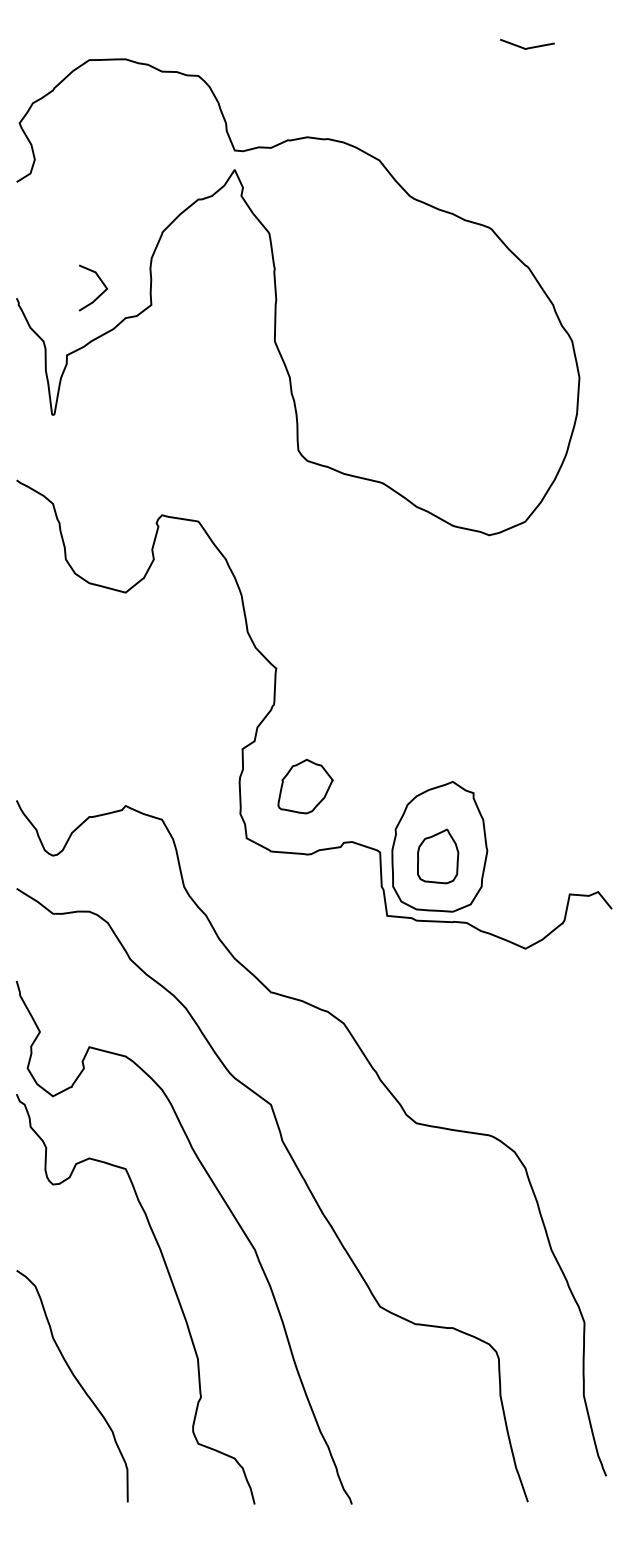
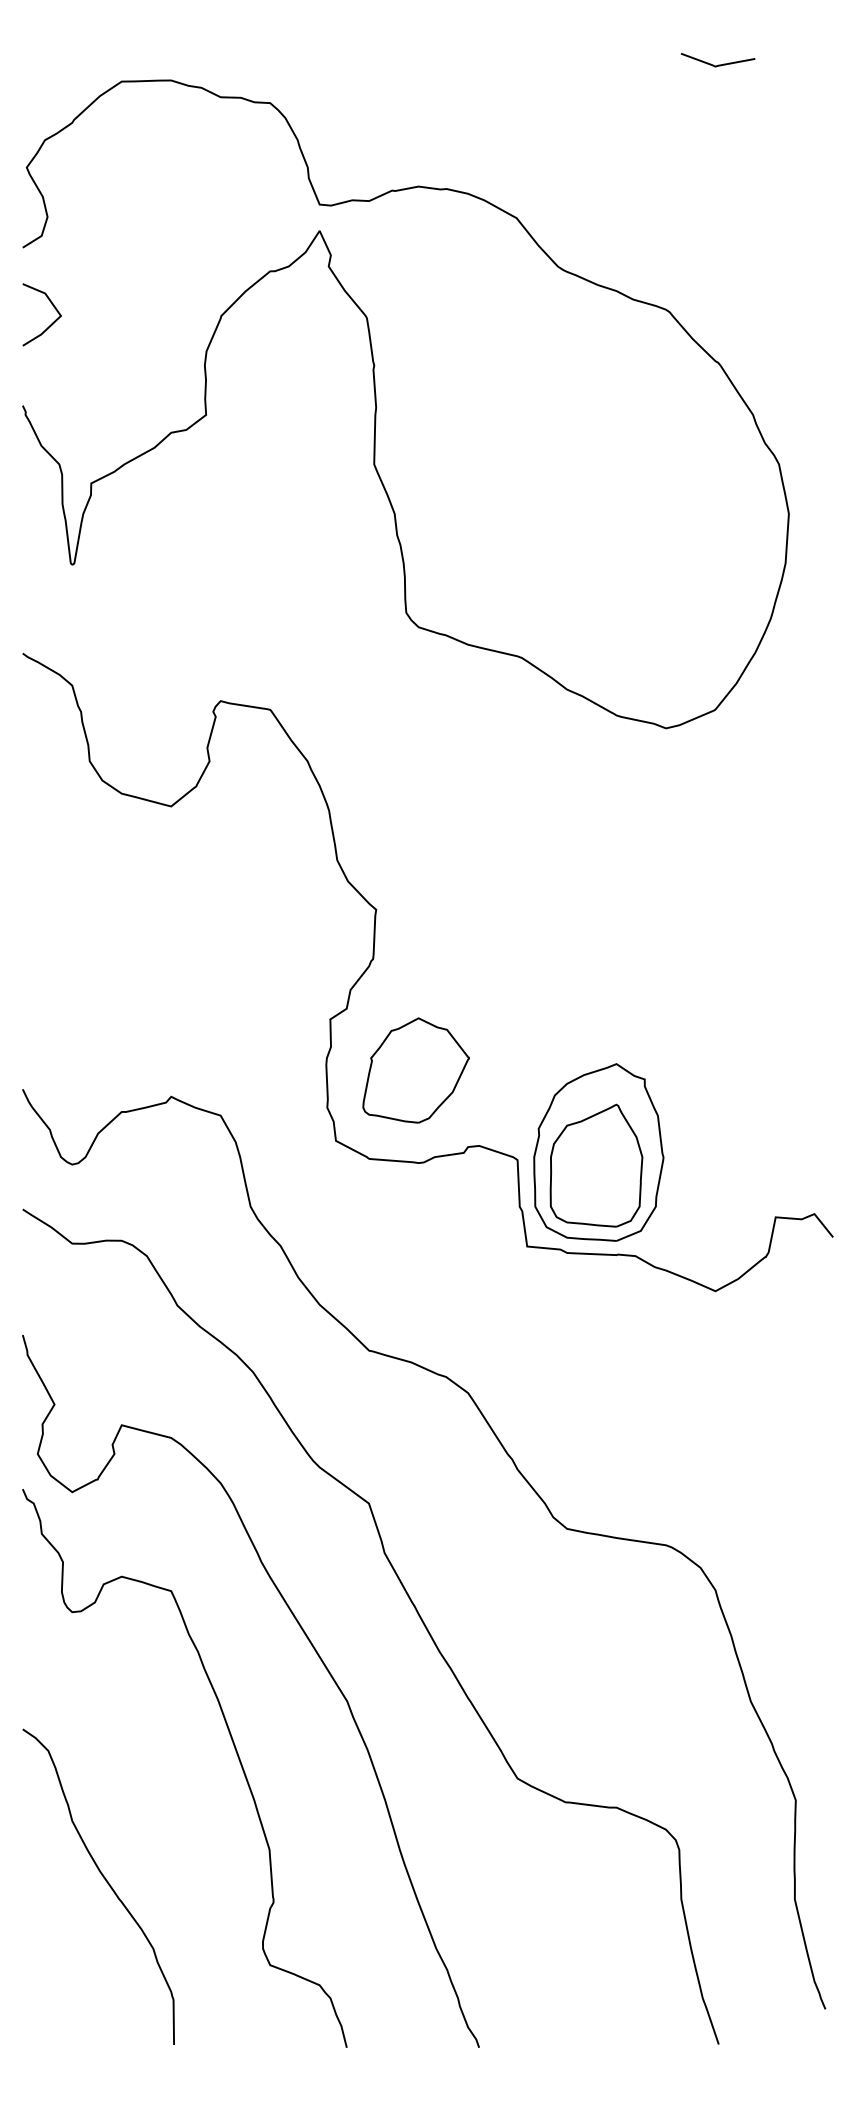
line: (100, 294) -> (51, 323), moved
part: (305, 786) -> (415, 1070), size x1.43
part: (438, 856) -> (596, 1165), size x1.67

